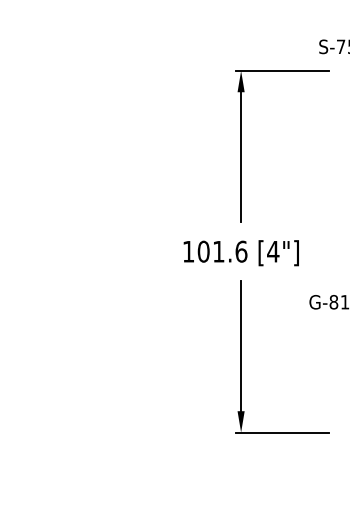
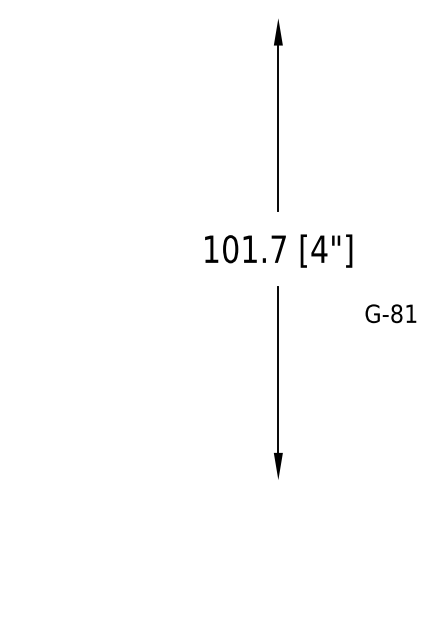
line: (281, 70) -> (329, 17), removed
text: (241, 251) -> (278, 248), 101.6 -> 101.7
line: (282, 432) -> (331, 480), removed

